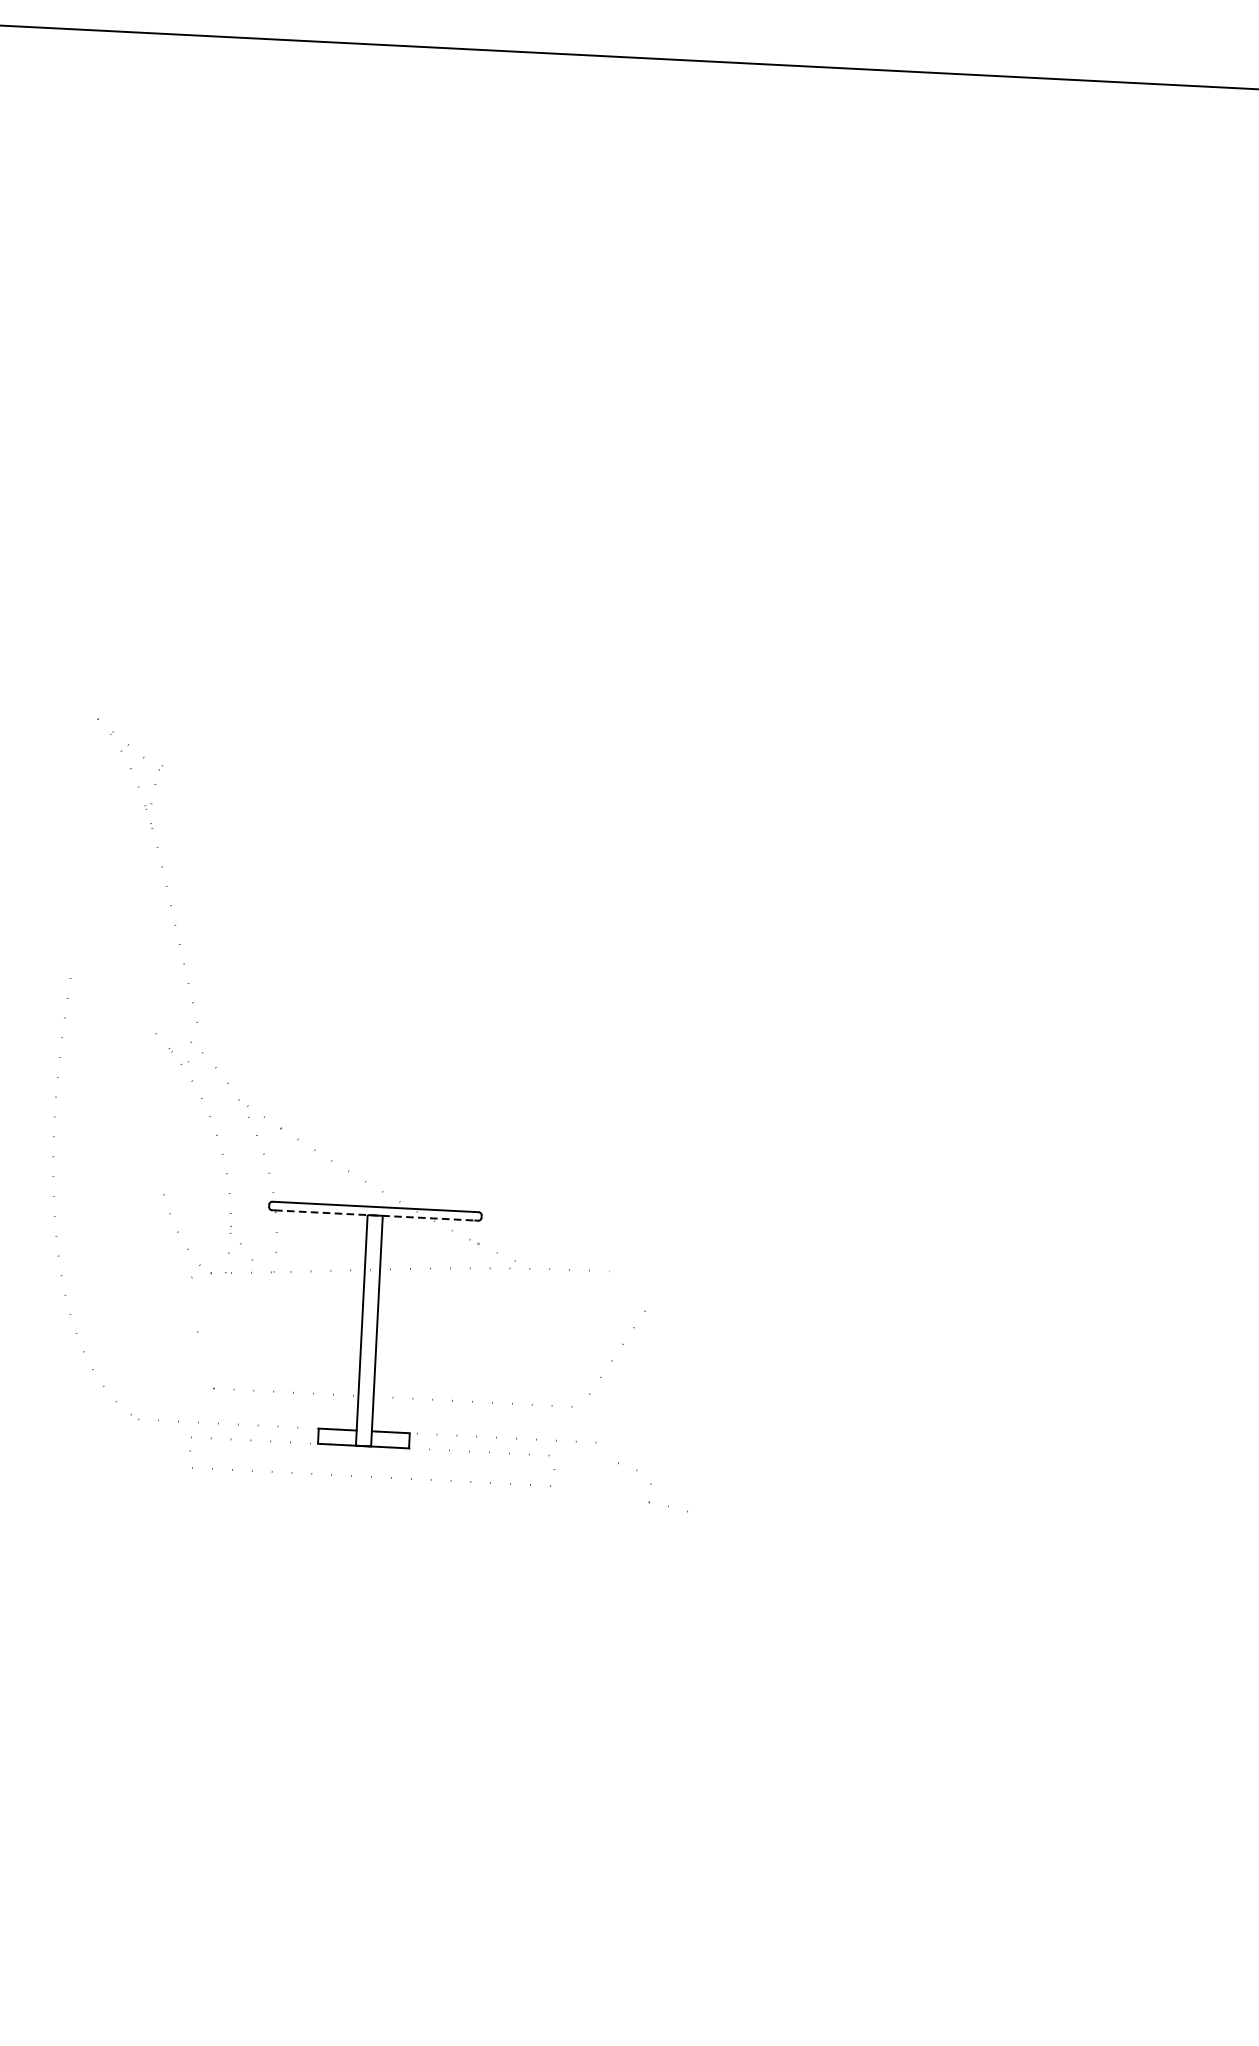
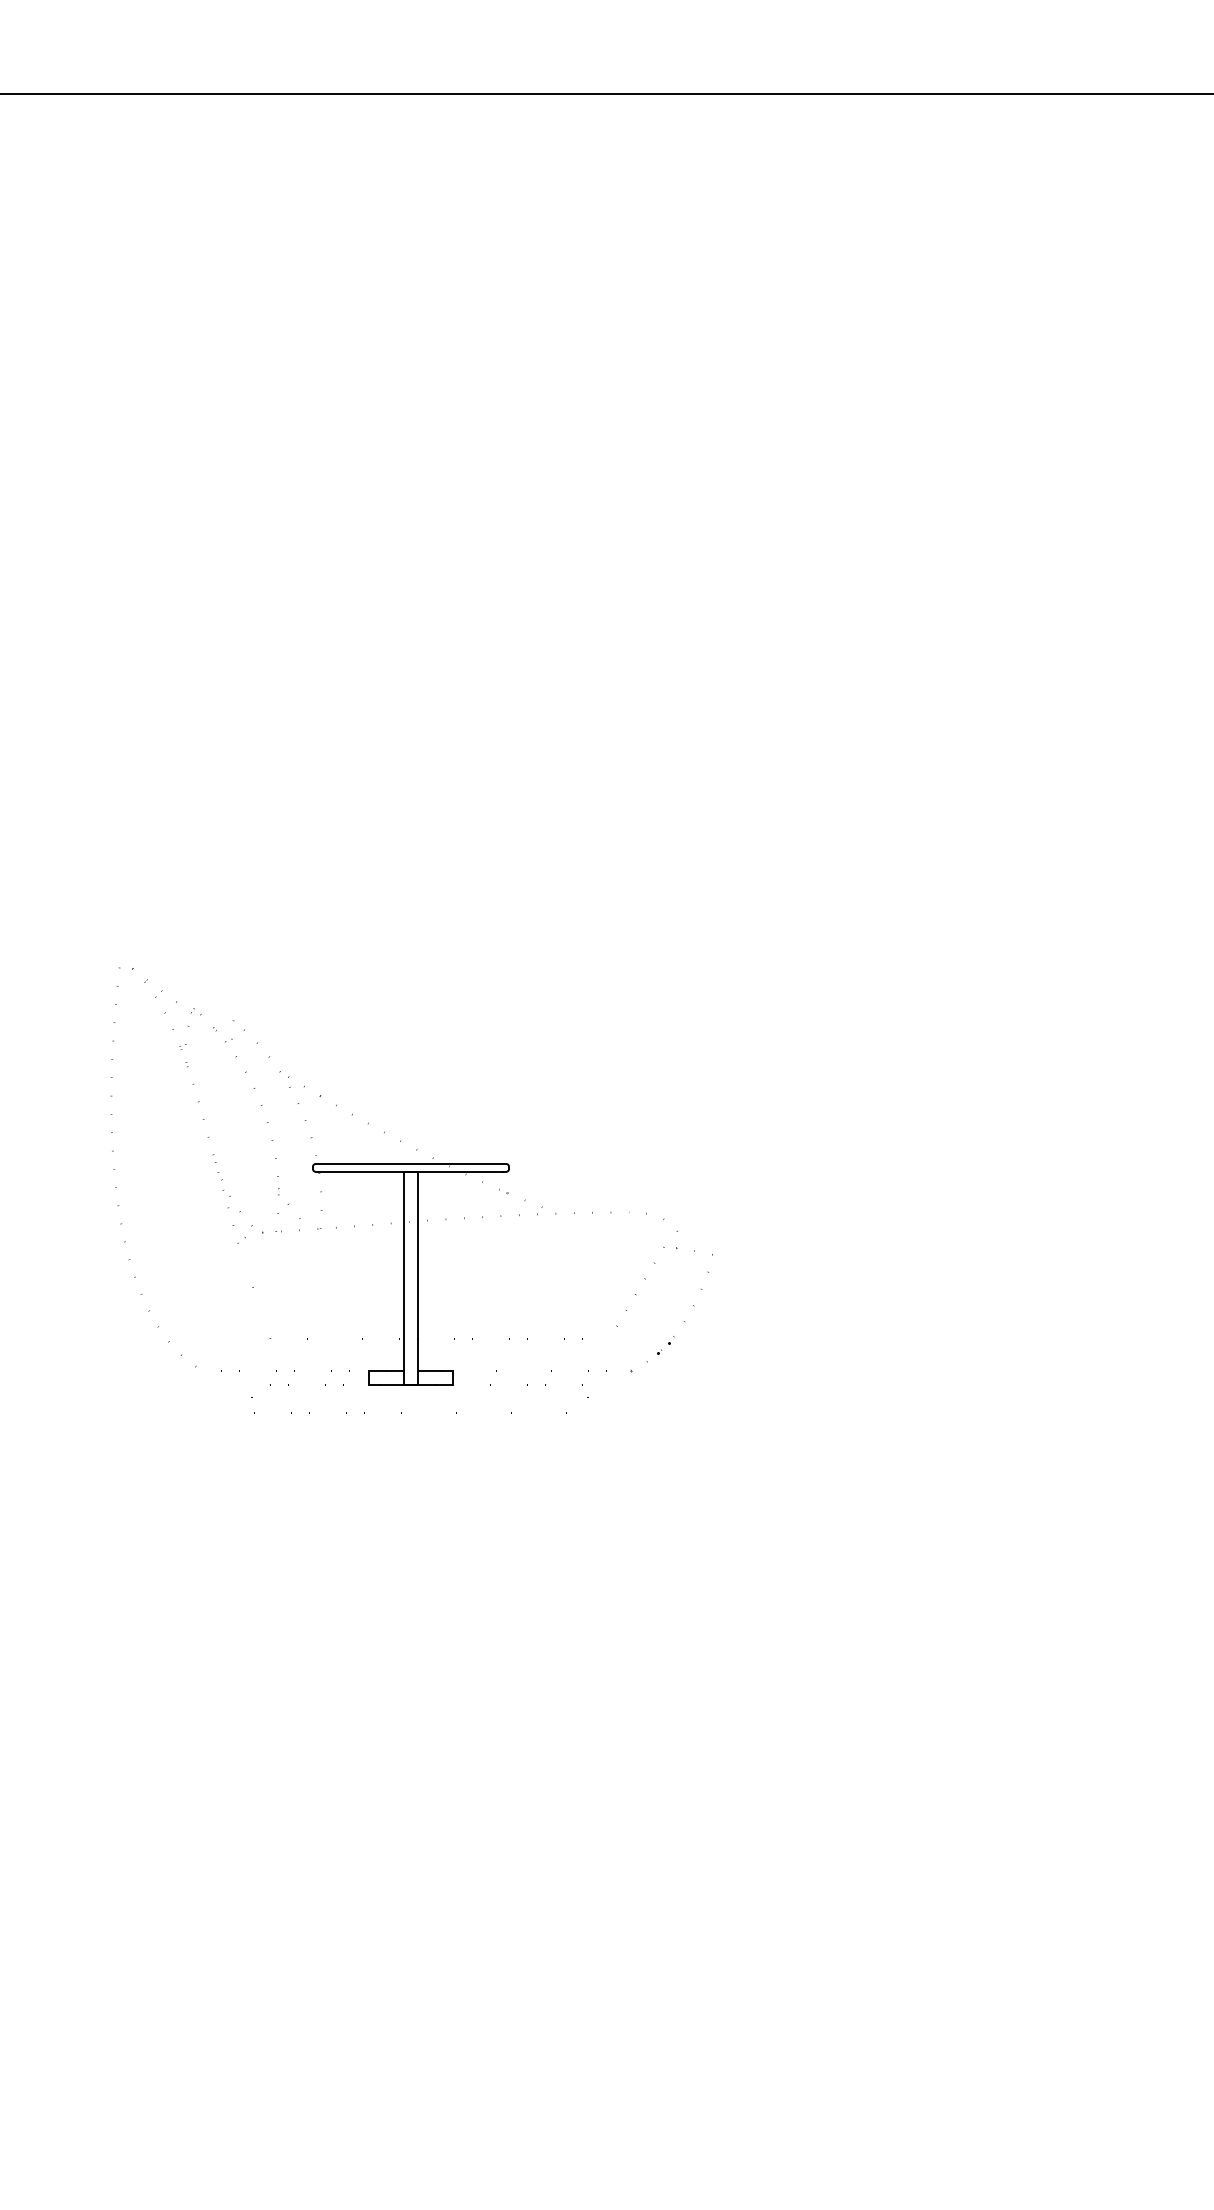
part: (162, 867) -> (198, 1102), moved
line: (375, 1215) -> (411, 1171), dashed -> solid
curve: (662, 1392) -> (683, 1321), added
part: (653, 1486) -> (679, 1233), moved

